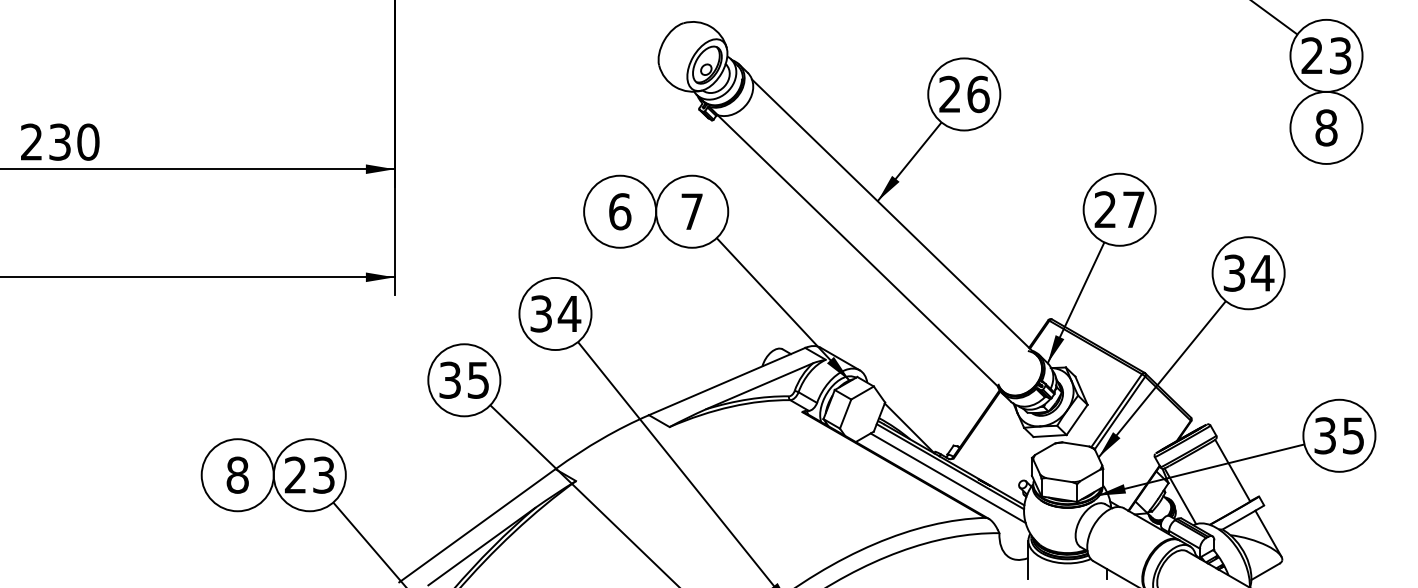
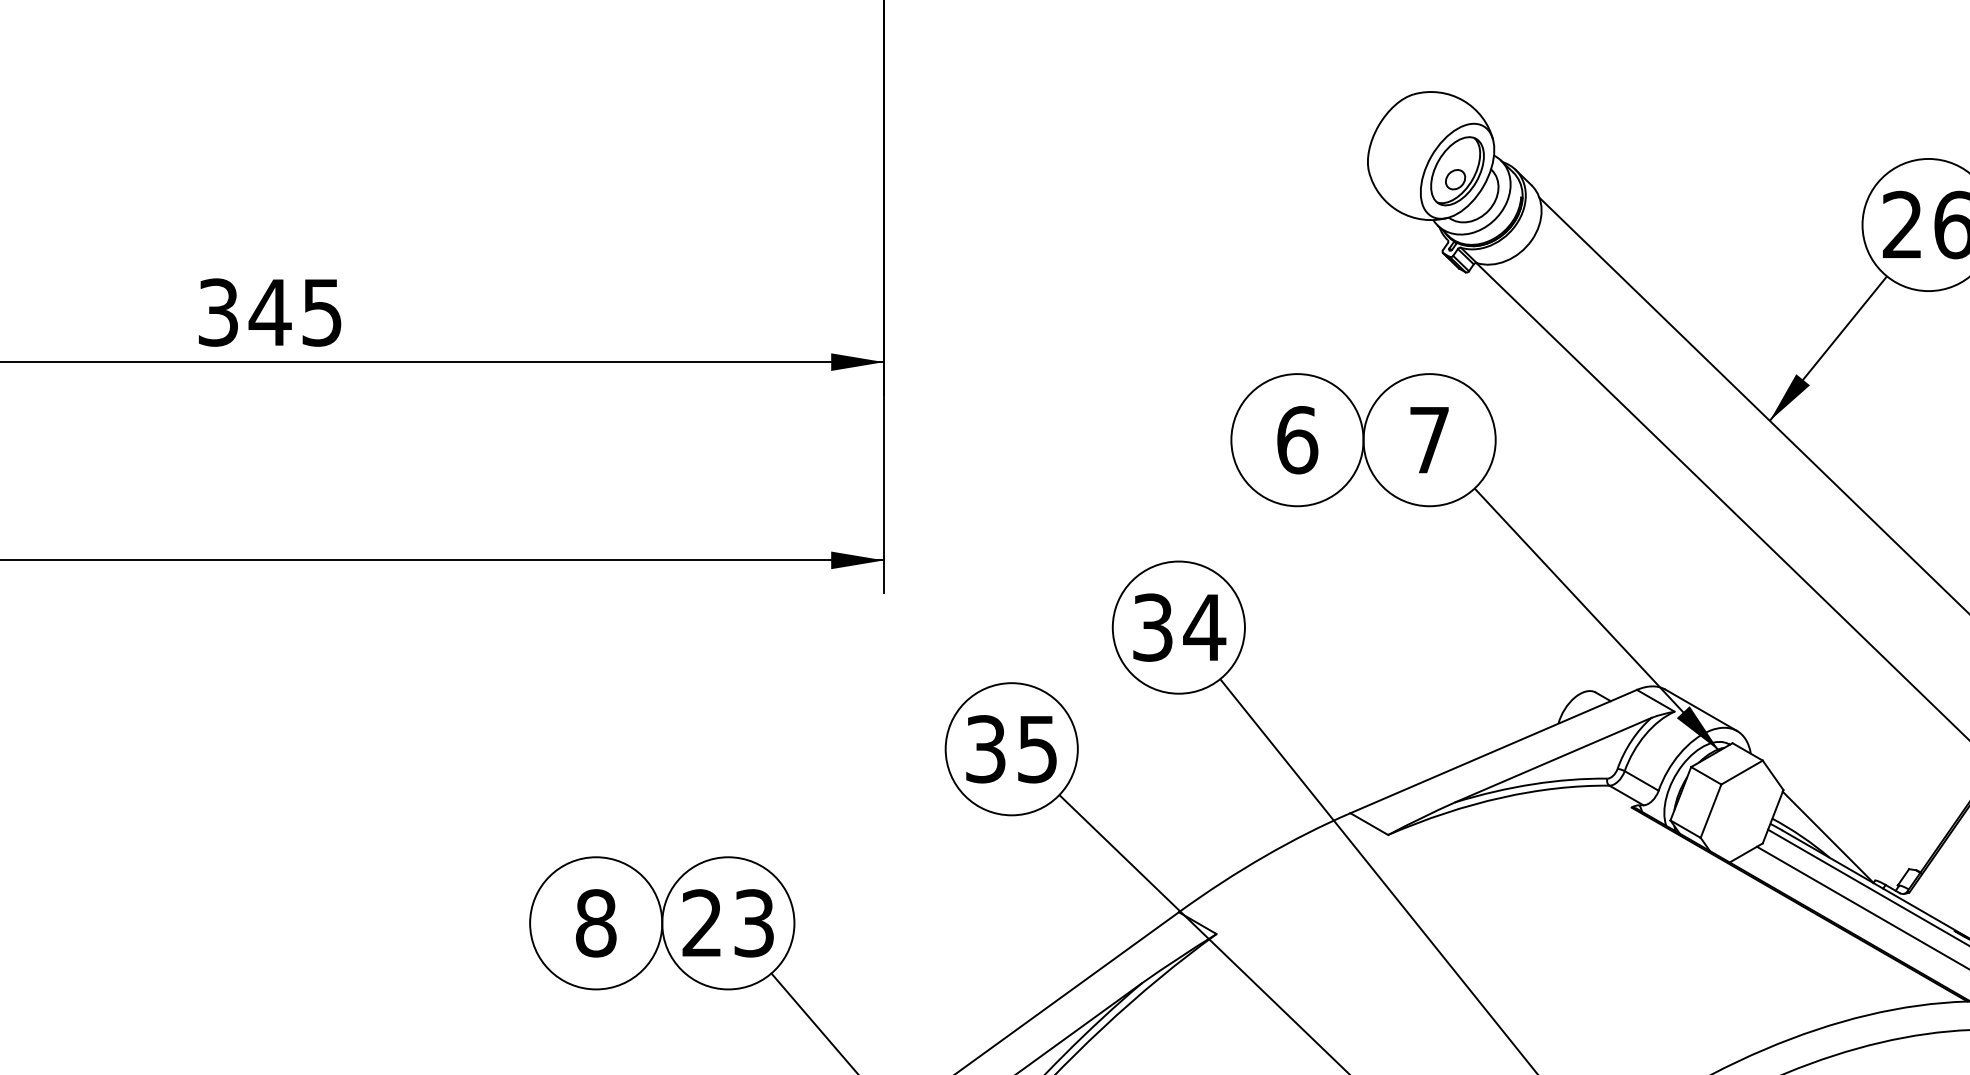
text: (60, 141) -> (271, 311), 230 -> 345

